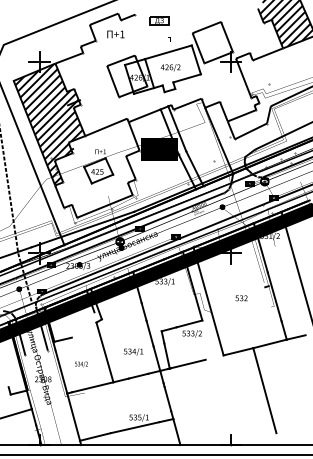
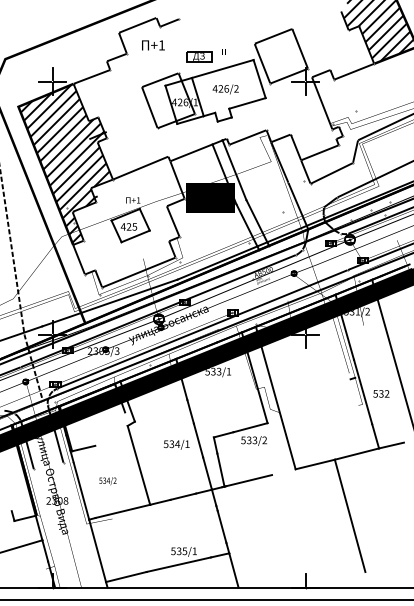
part: (159, 20) -> (199, 56), moved
text: (241, 298) -> (381, 393), moved
text: (133, 351) -> (176, 444), moved

